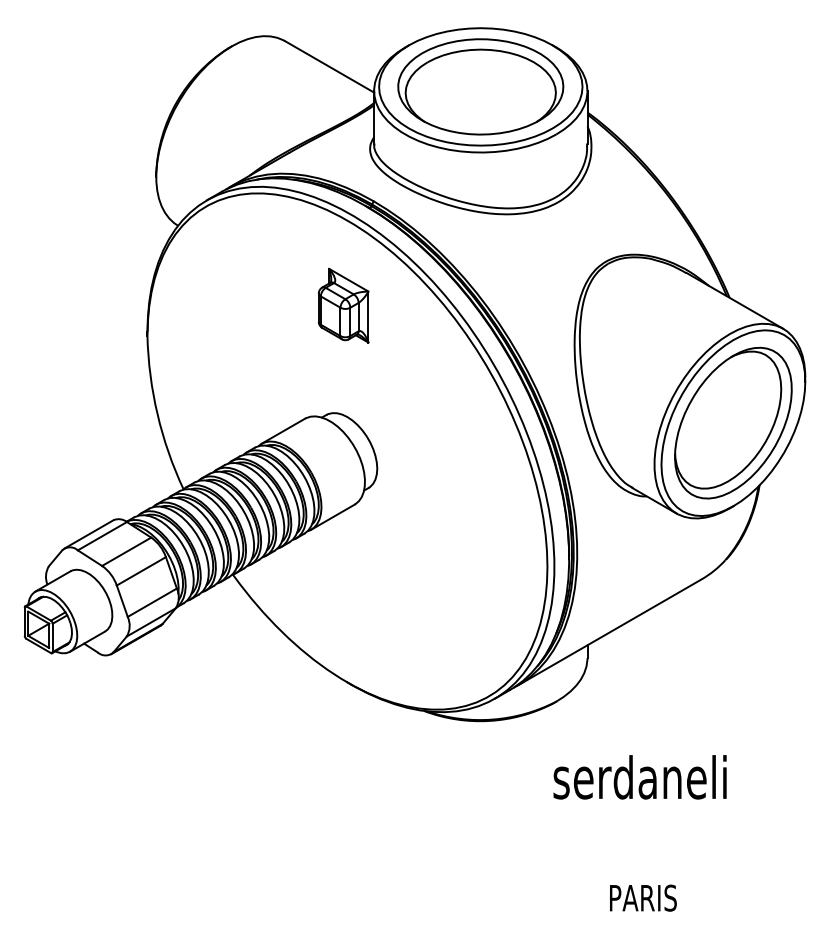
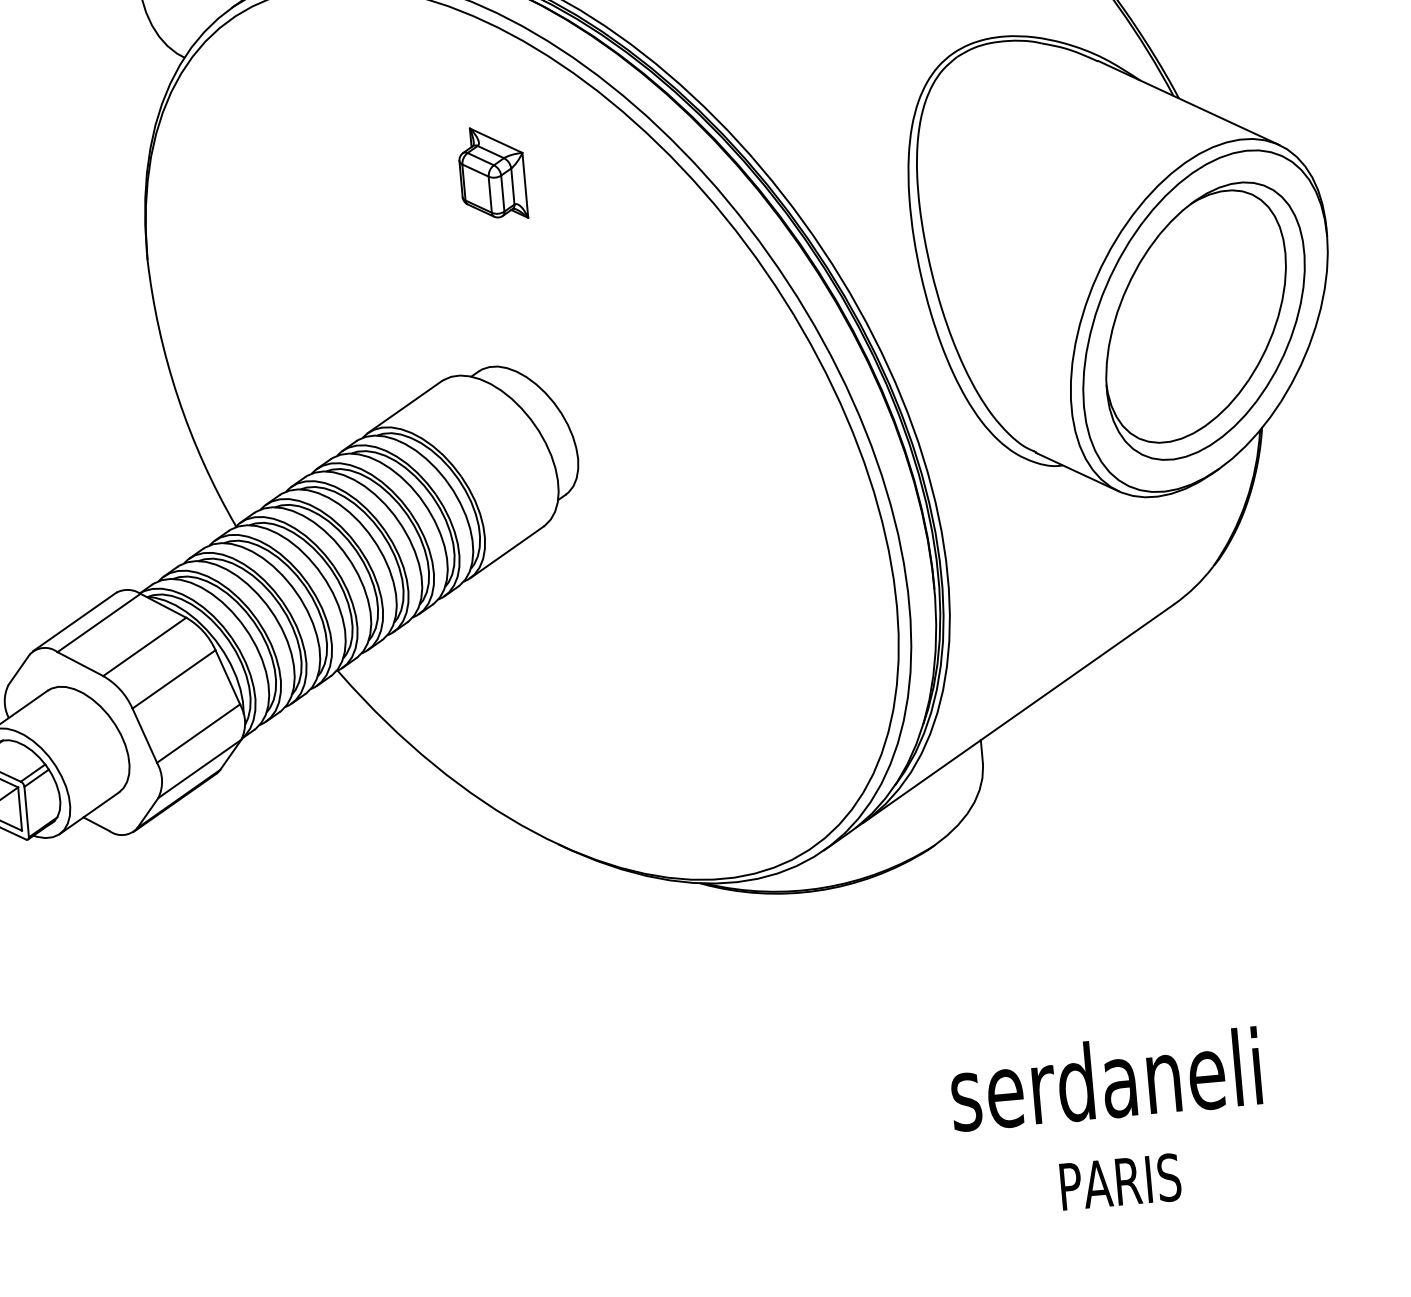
part: (343, 305) -> (491, 173), size x0.71
text: (639, 777) -> (1104, 1079), moved

